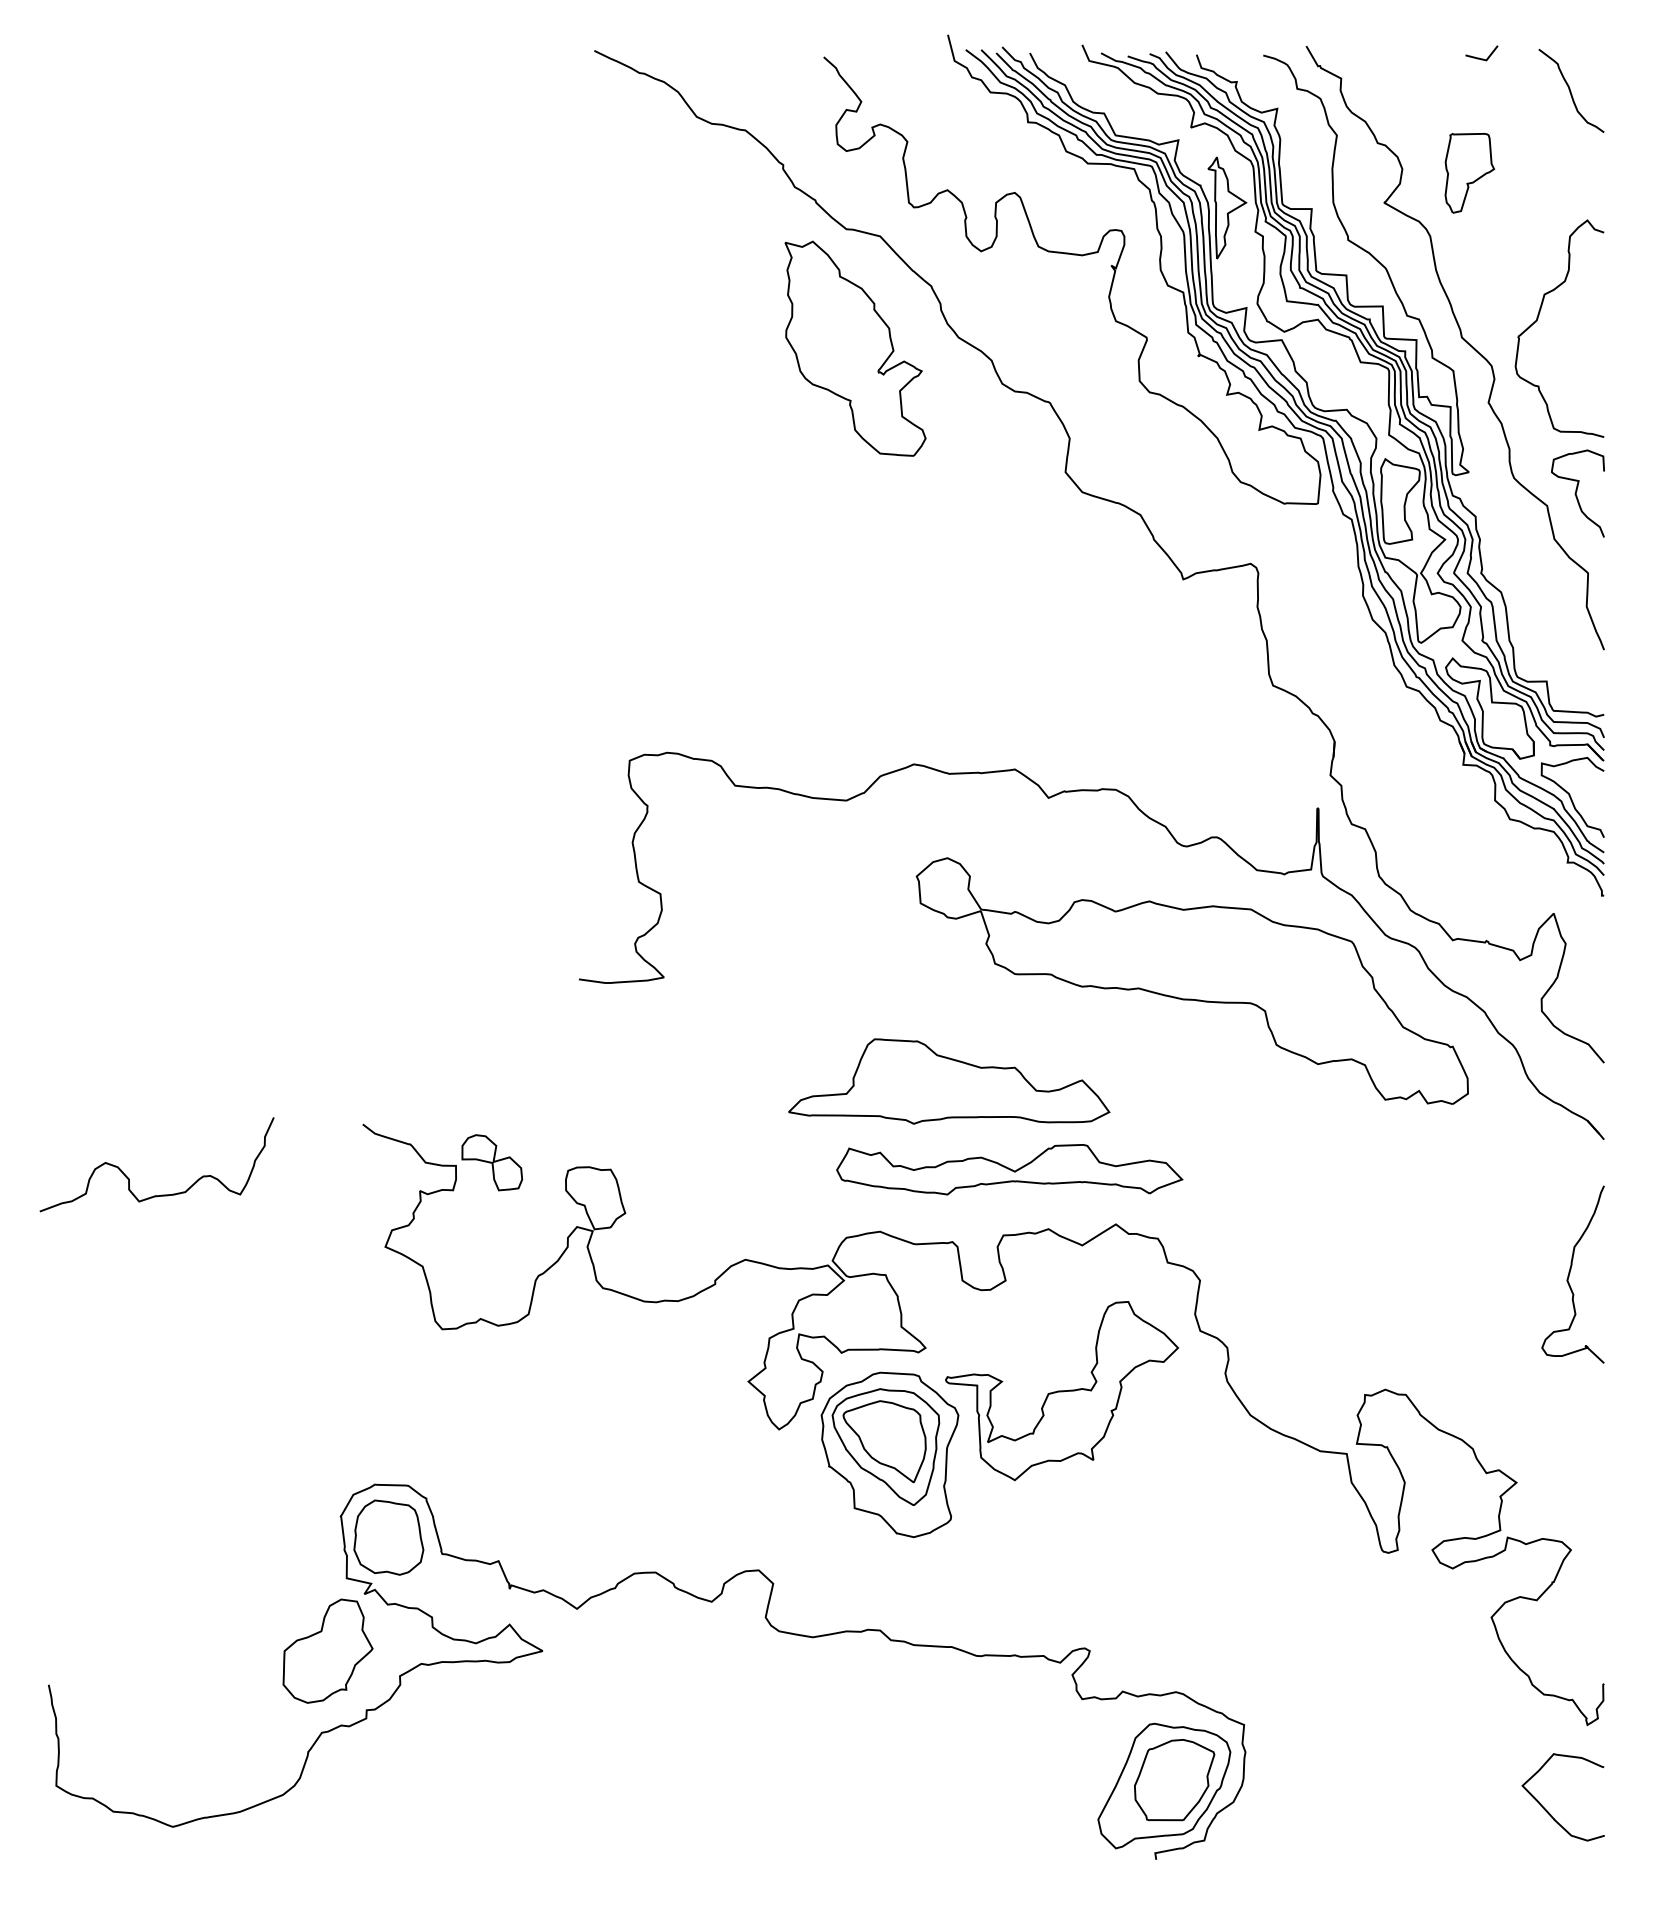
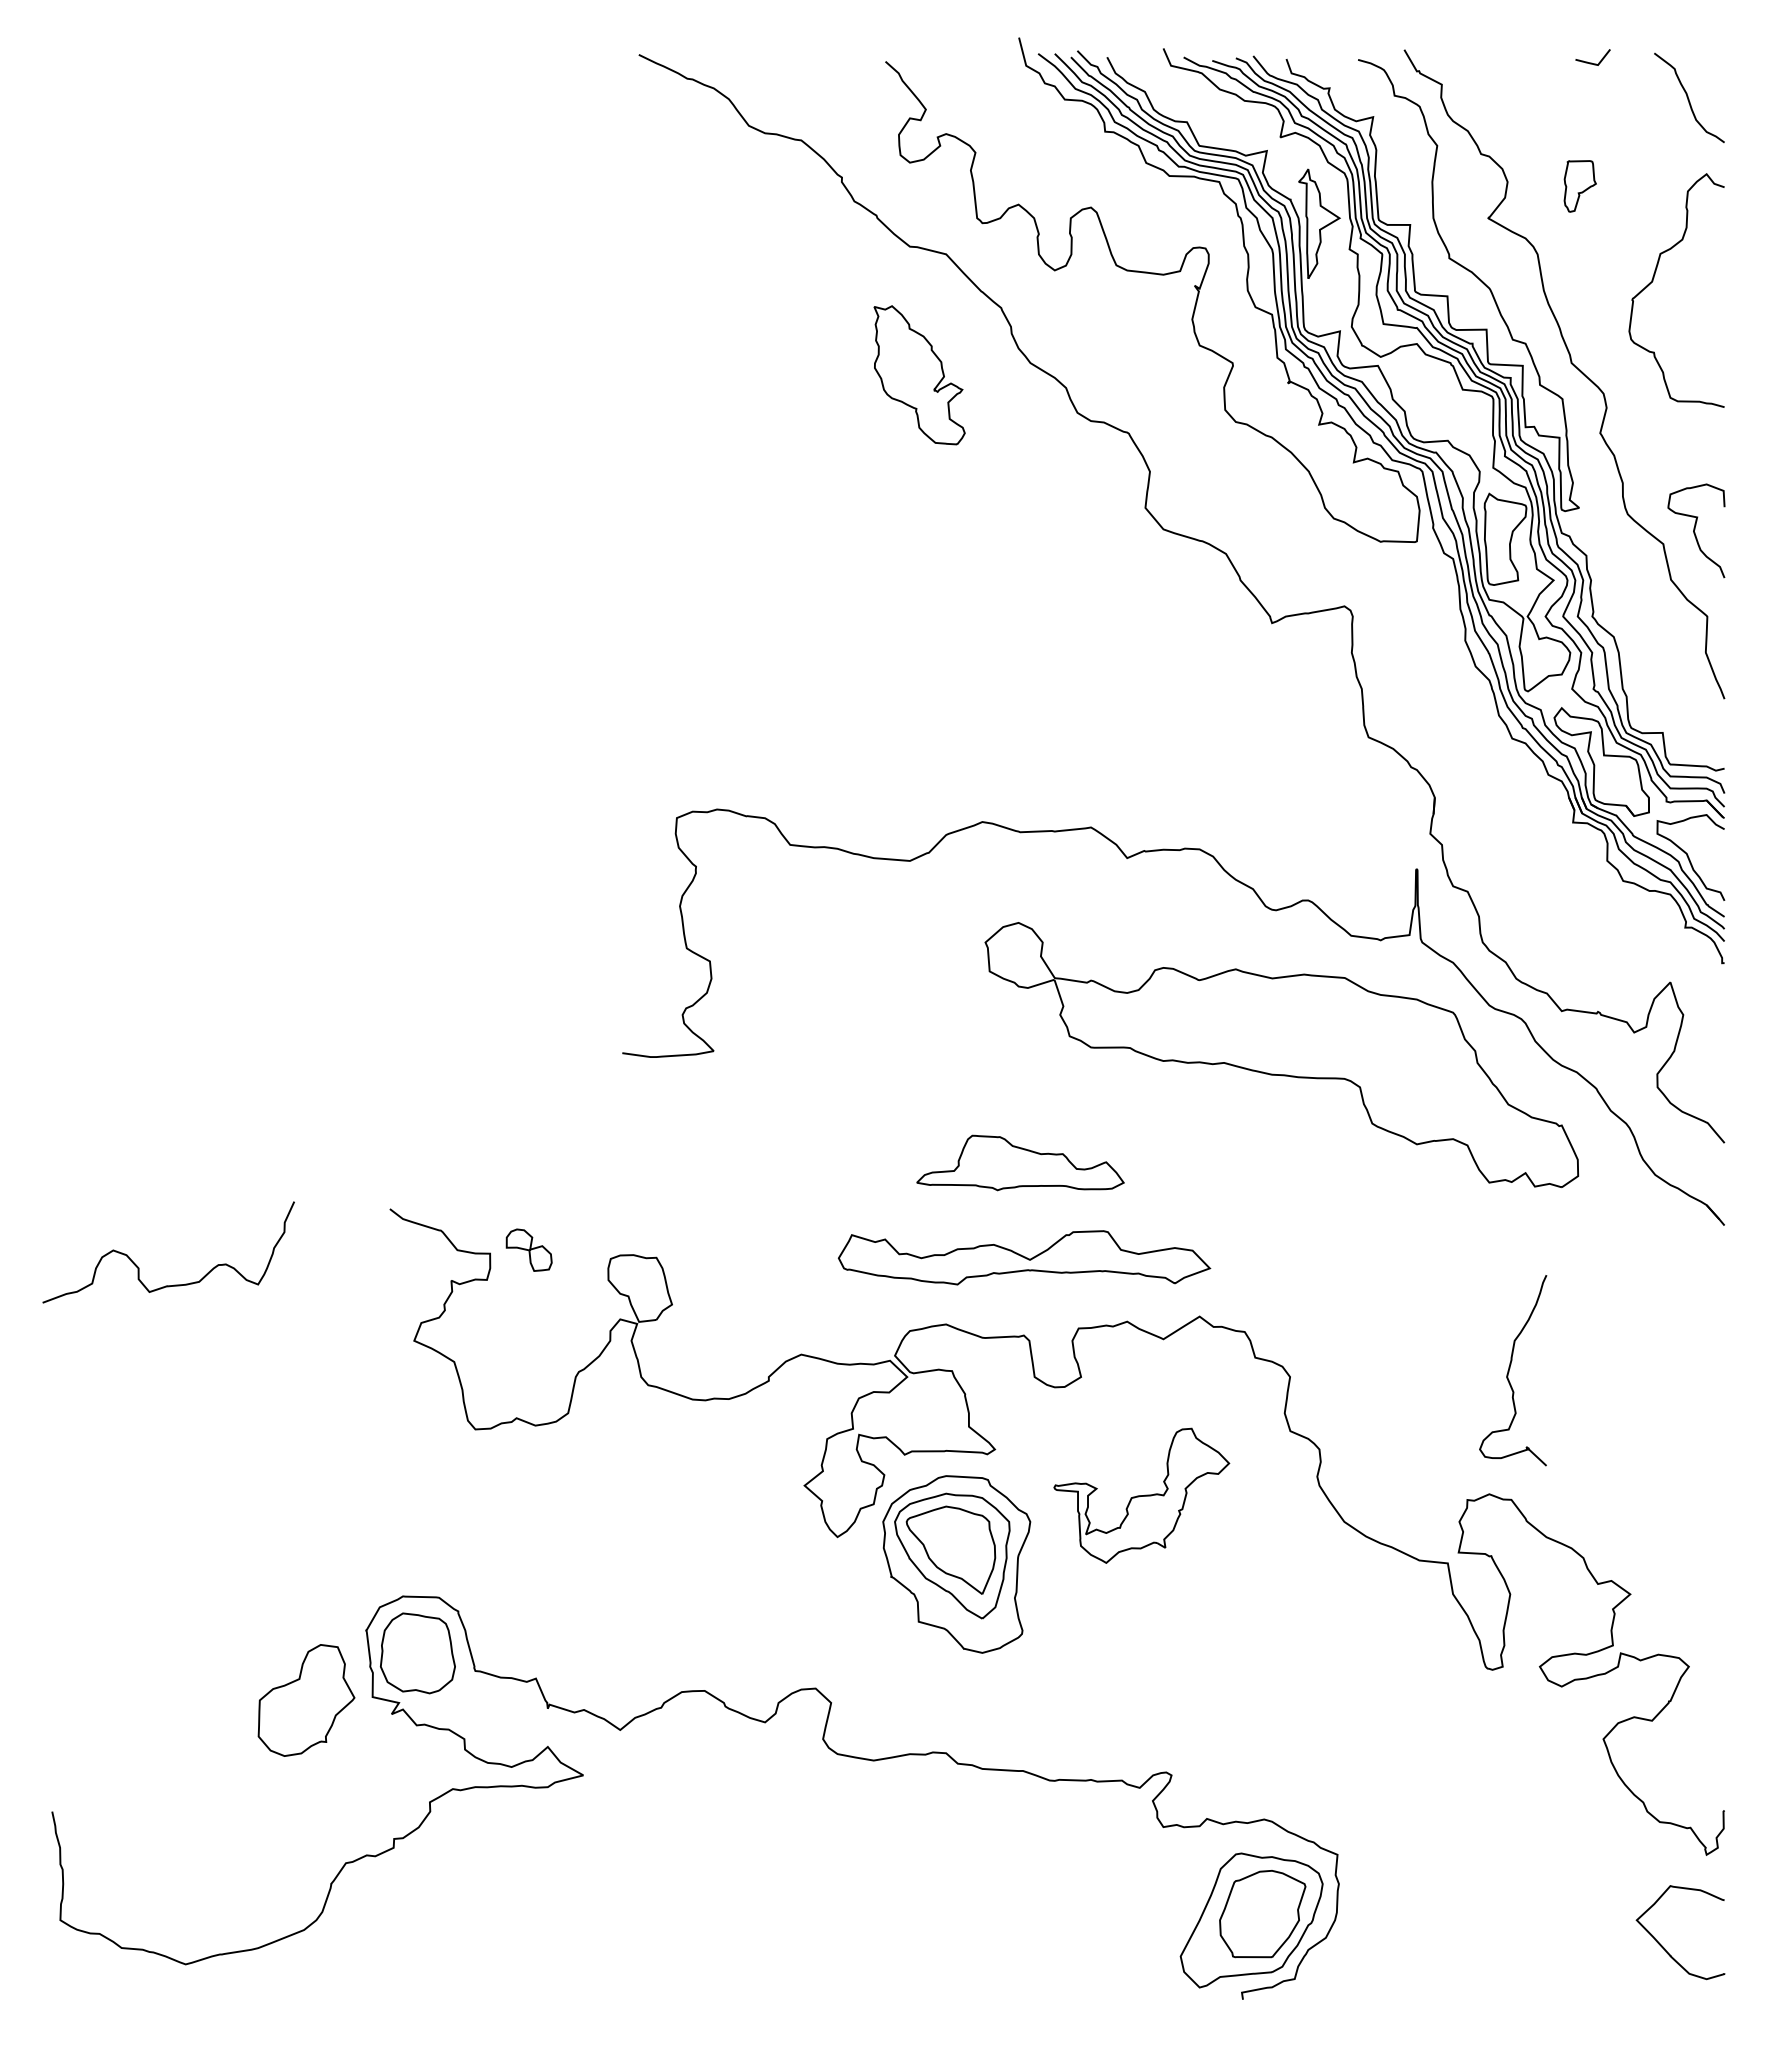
part: (1470, 173) -> (1580, 186), size x0.6
curve: (1538, 320) -> (1653, 281), moved
part: (855, 349) -> (919, 375), size x0.6
part: (949, 1081) -> (1020, 1162), size x0.6
part: (492, 1161) -> (529, 1249), size x0.7
part: (1009, 1169) -> (1024, 1257), moved
curve: (1570, 1272) -> (1510, 1368), moved
part: (1061, 1390) -> (1141, 1495), size x0.7
part: (328, 1651) -> (306, 1700), moved

